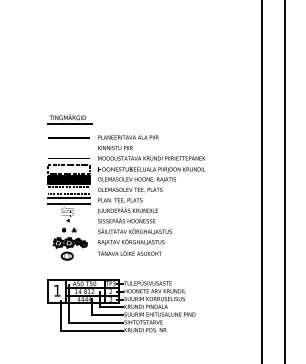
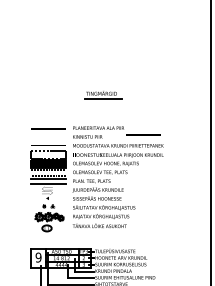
part: (69, 119) -> (102, 95), moved
line: (180, 145) -> (142, 134), added
text: (56, 290) -> (37, 257), 1 -> 9

